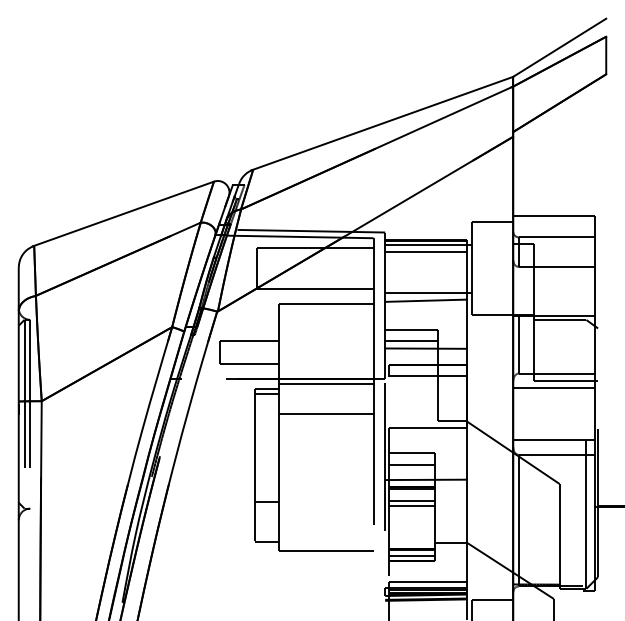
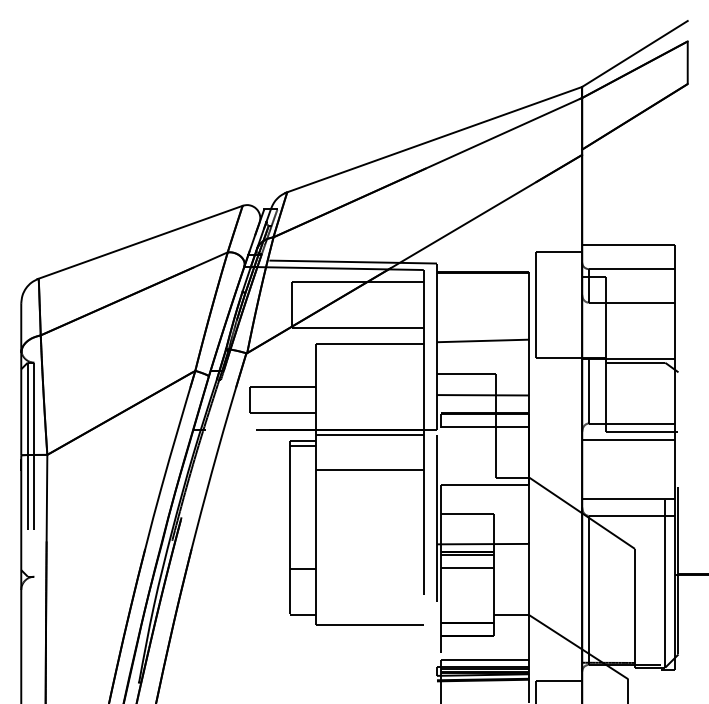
line: (427, 244) -> (485, 277), removed
line: (425, 251) -> (482, 285), removed
line: (427, 292) -> (485, 331), removed
line: (411, 340) -> (466, 386), removed
line: (411, 464) -> (466, 526), removed
line: (411, 505) -> (466, 573), removed
line: (411, 555) -> (466, 630), removed

